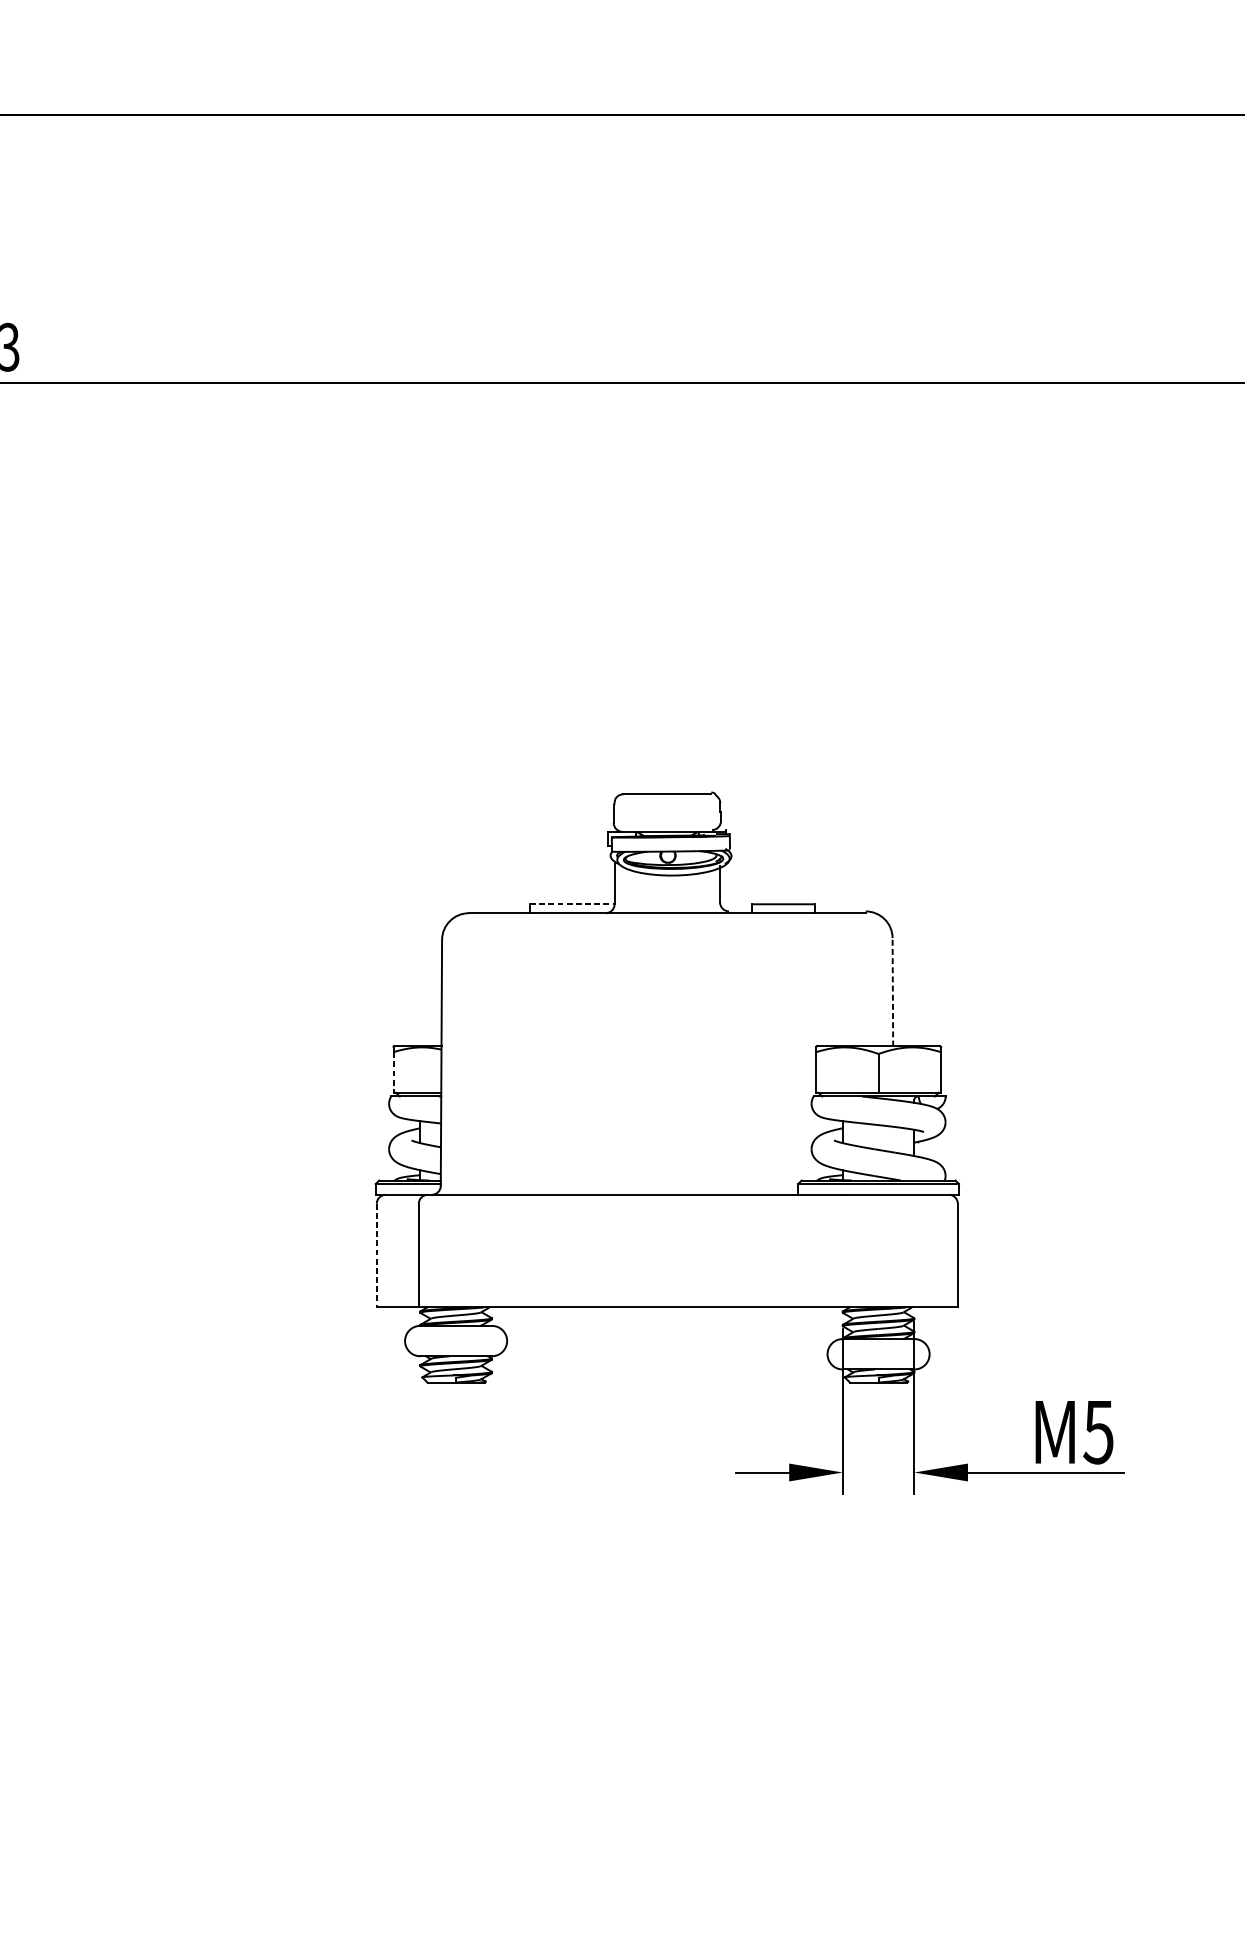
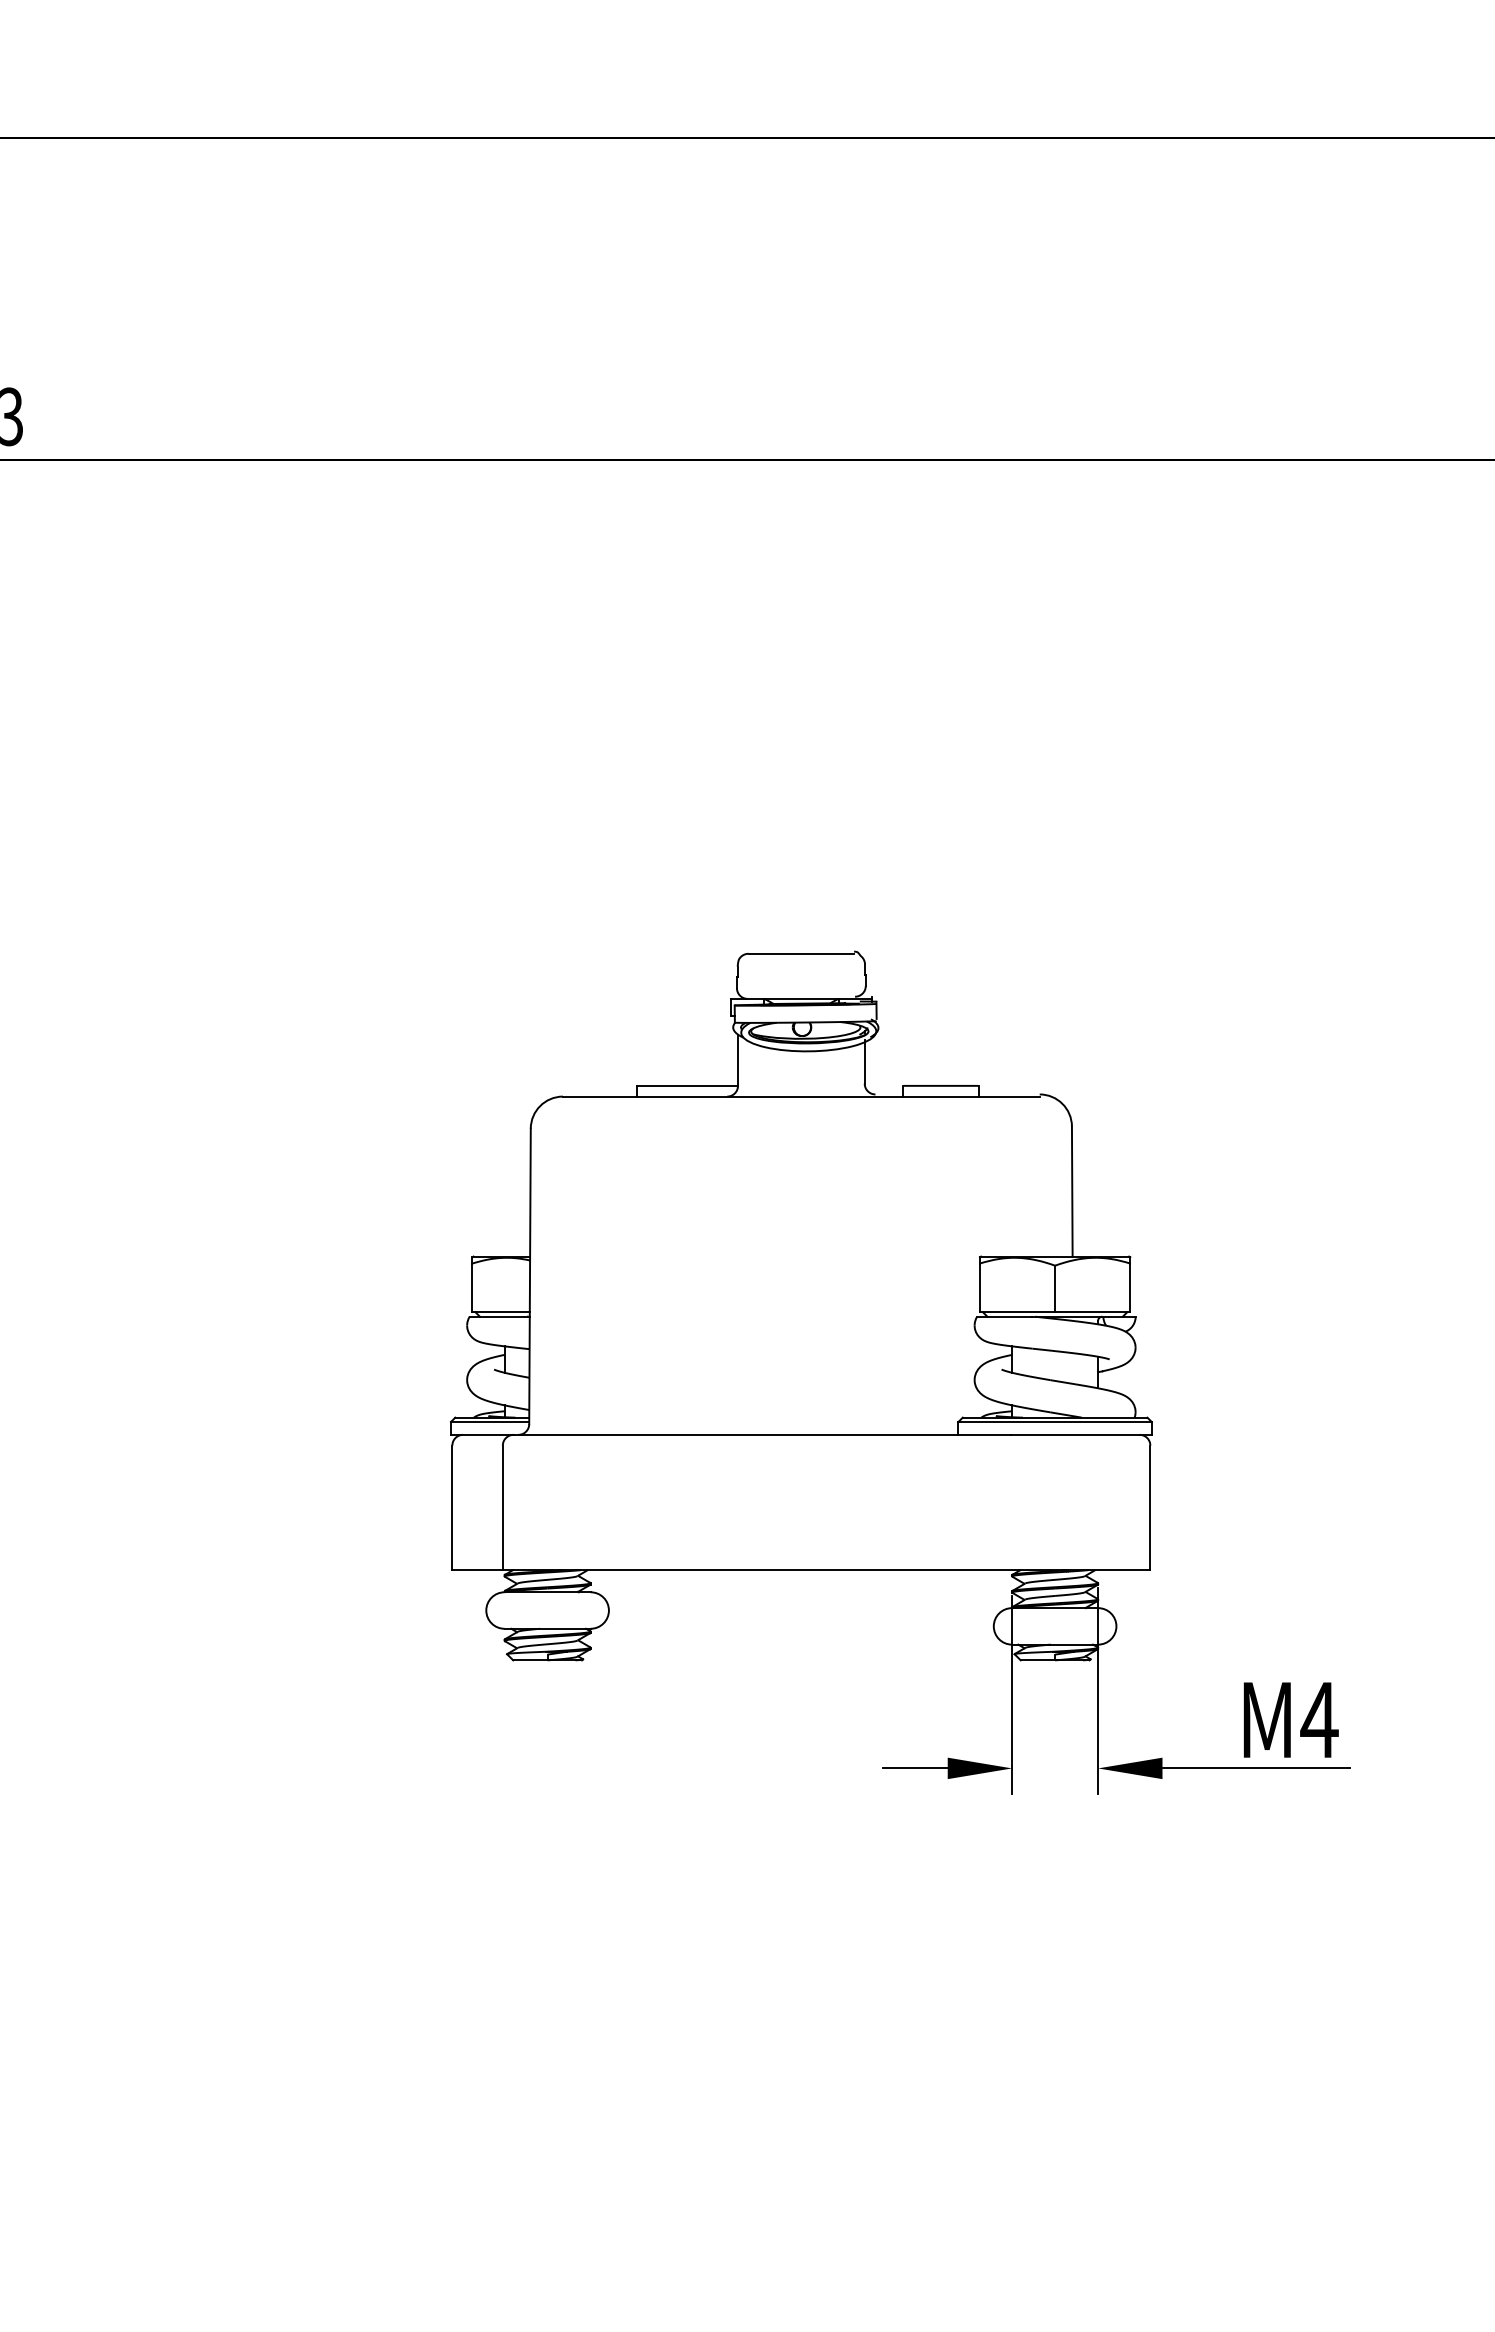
line: (572, 903) -> (687, 1085), dashed -> solid
line: (893, 992) -> (1072, 1191), dashed -> solid
line: (393, 1072) -> (472, 1288), dashed -> solid
line: (376, 1256) -> (452, 1508), dashed -> solid
text: (1098, 1432) -> (1319, 1720), M5 -> M4

